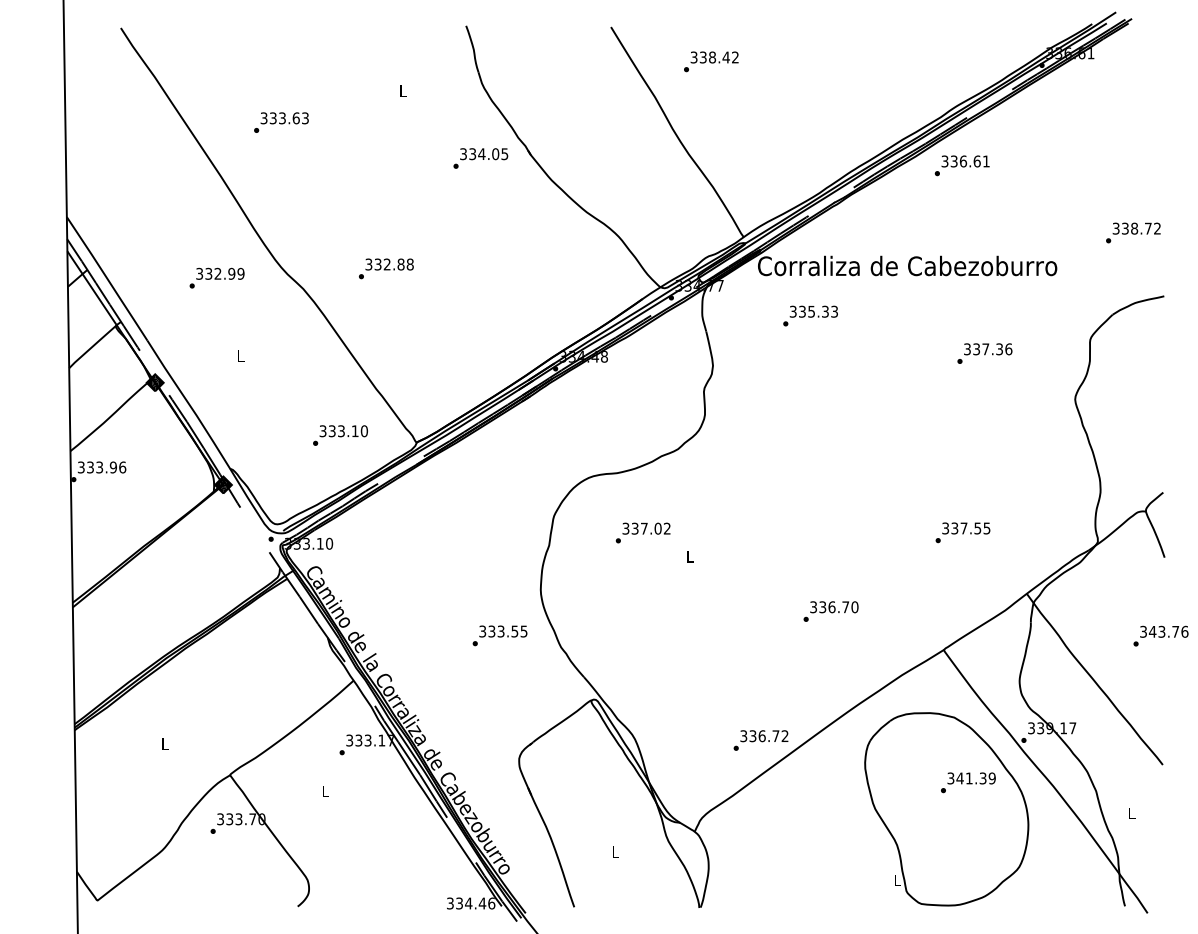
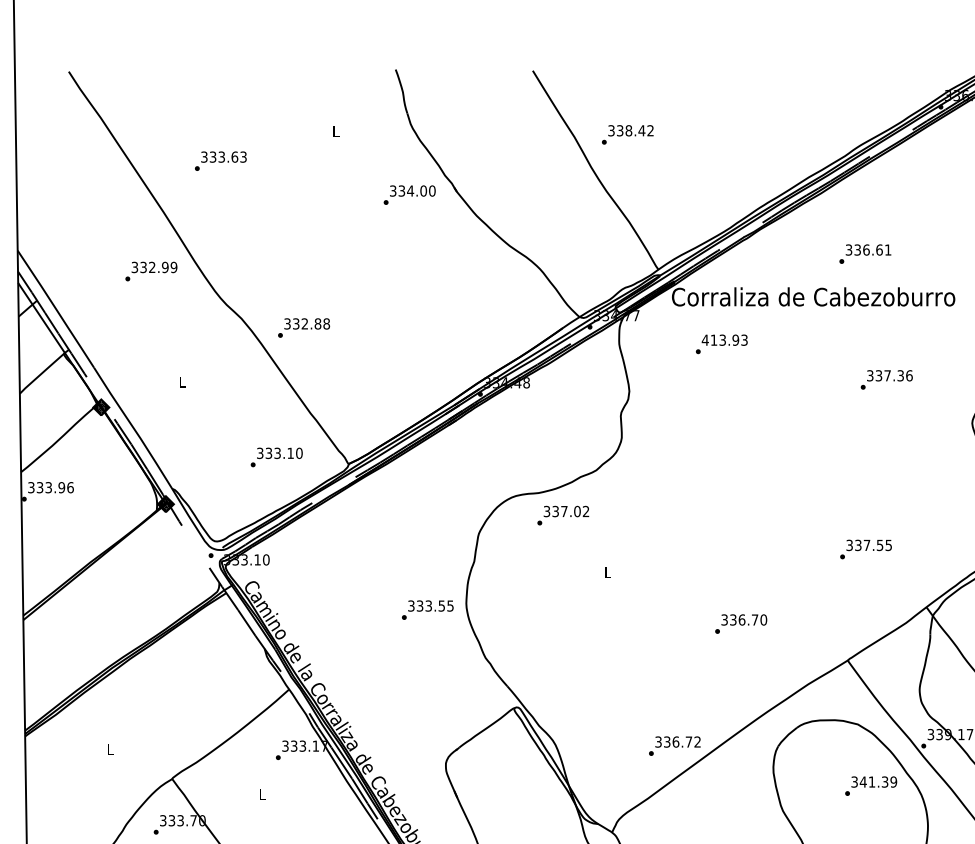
text: (711, 61) -> (627, 134), moved
text: (504, 154) -> (431, 191), 334.05 -> 334.00
text: (961, 165) -> (864, 253), moved
text: (386, 268) -> (304, 327), moved
text: (216, 277) -> (150, 270), moved
text: (808, 311) -> (719, 339), 335.33 -> 413.93
text: (642, 532) -> (562, 515), moved
text: (499, 635) -> (427, 609), moved

